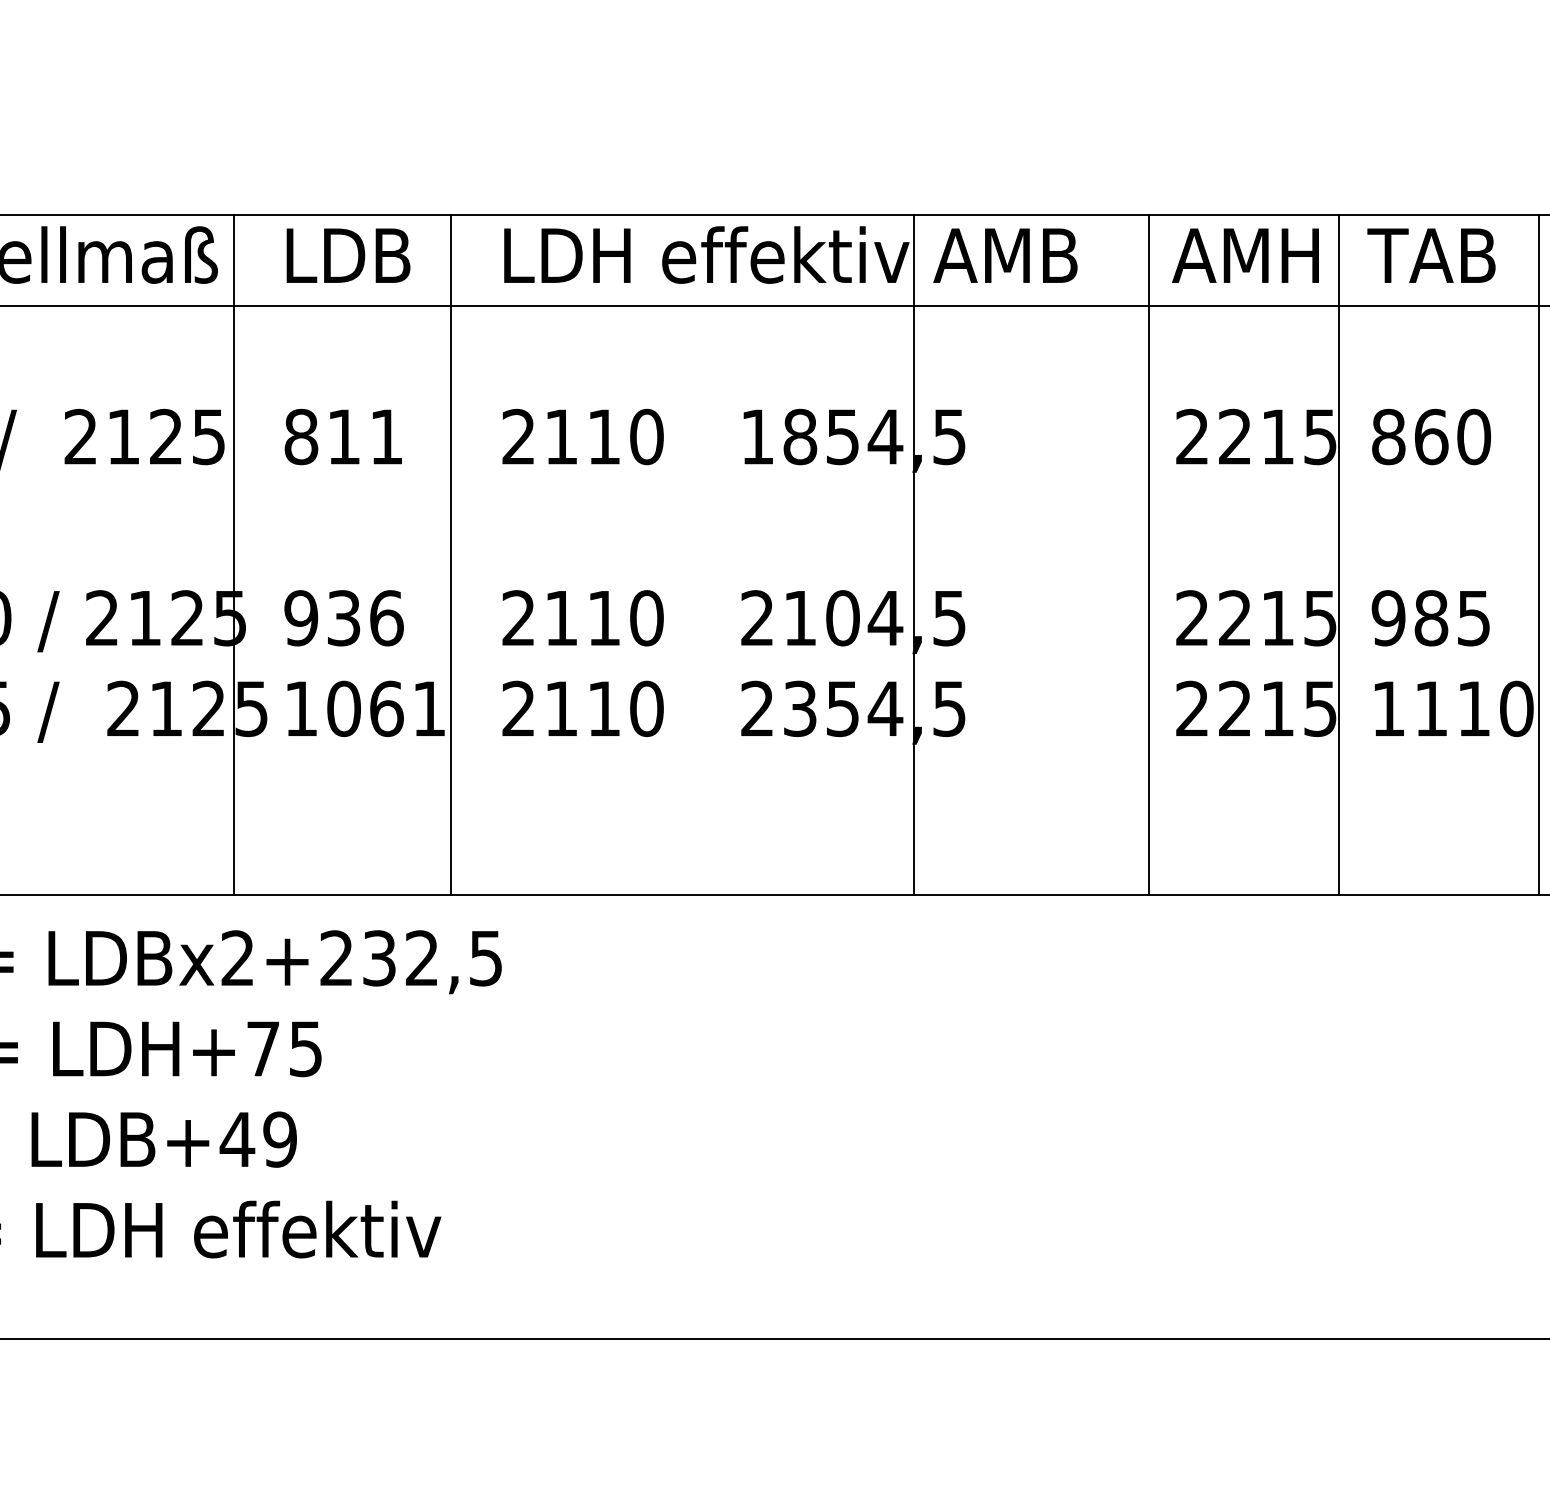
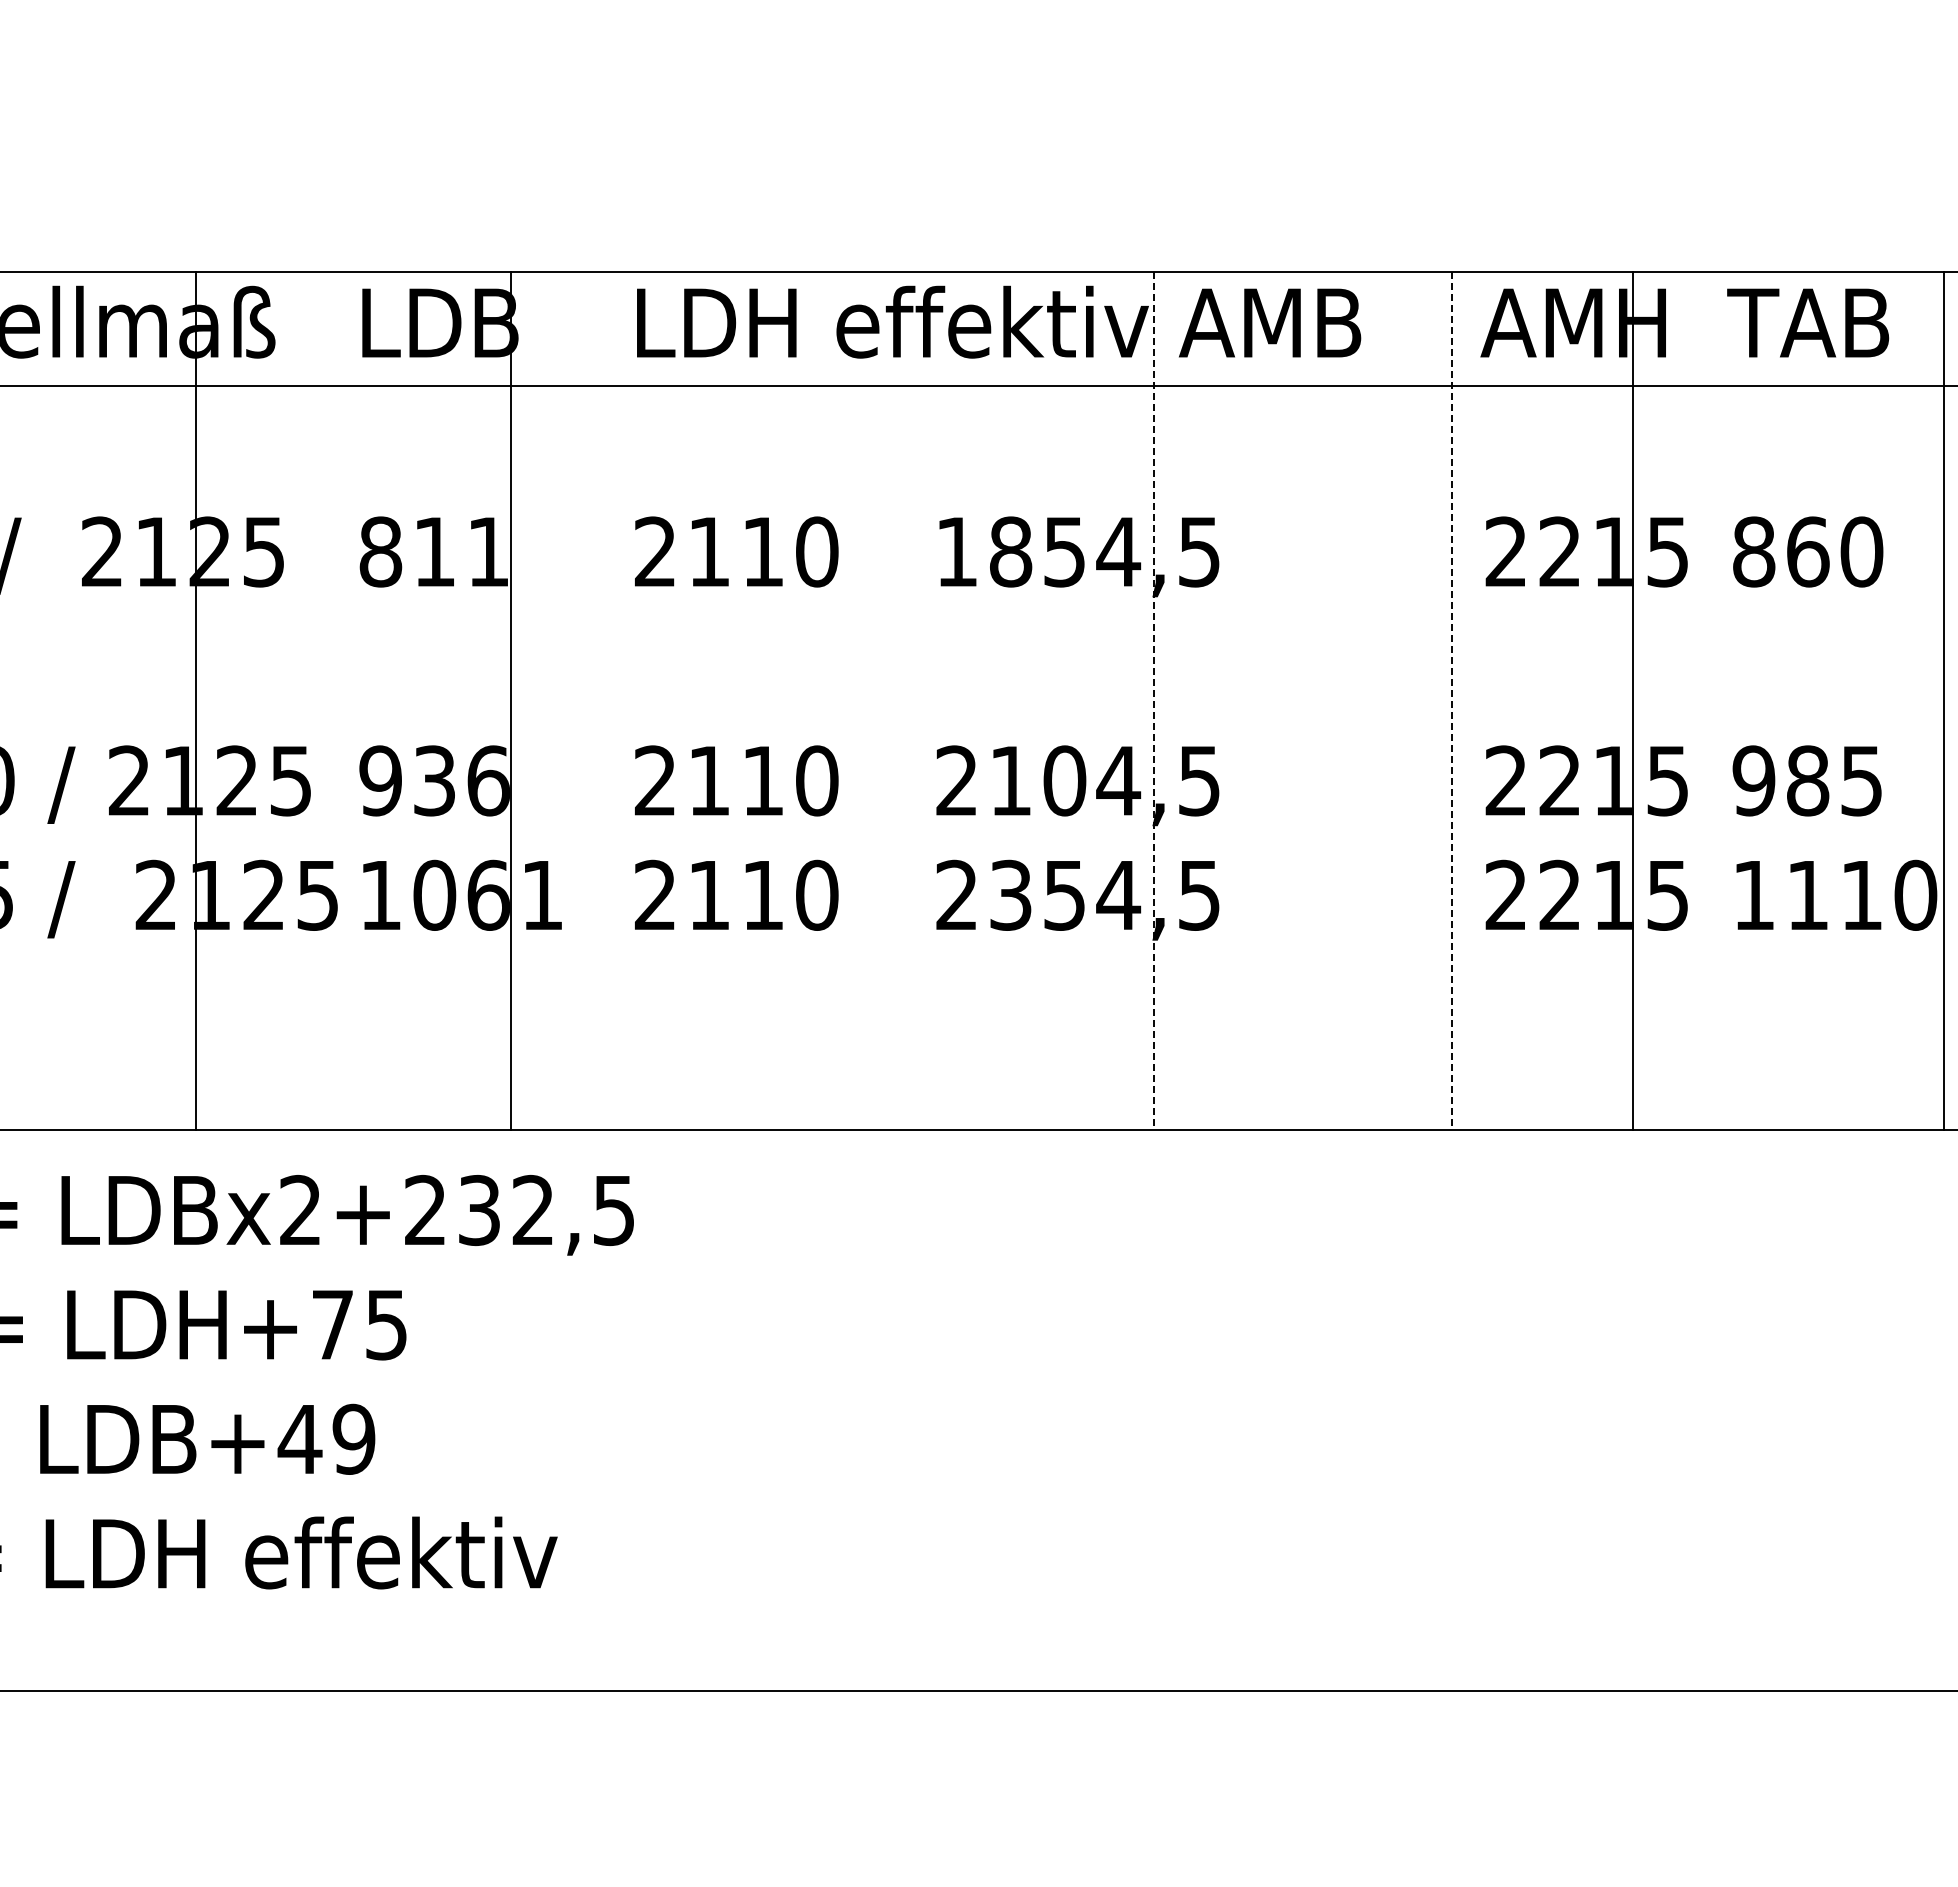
line: (233, 555) -> (195, 701), moved
line: (451, 555) -> (511, 701), moved
line: (913, 555) -> (1154, 701), solid -> dashed
line: (1149, 555) -> (1451, 701), solid -> dashed
line: (1339, 555) -> (1632, 701), moved

